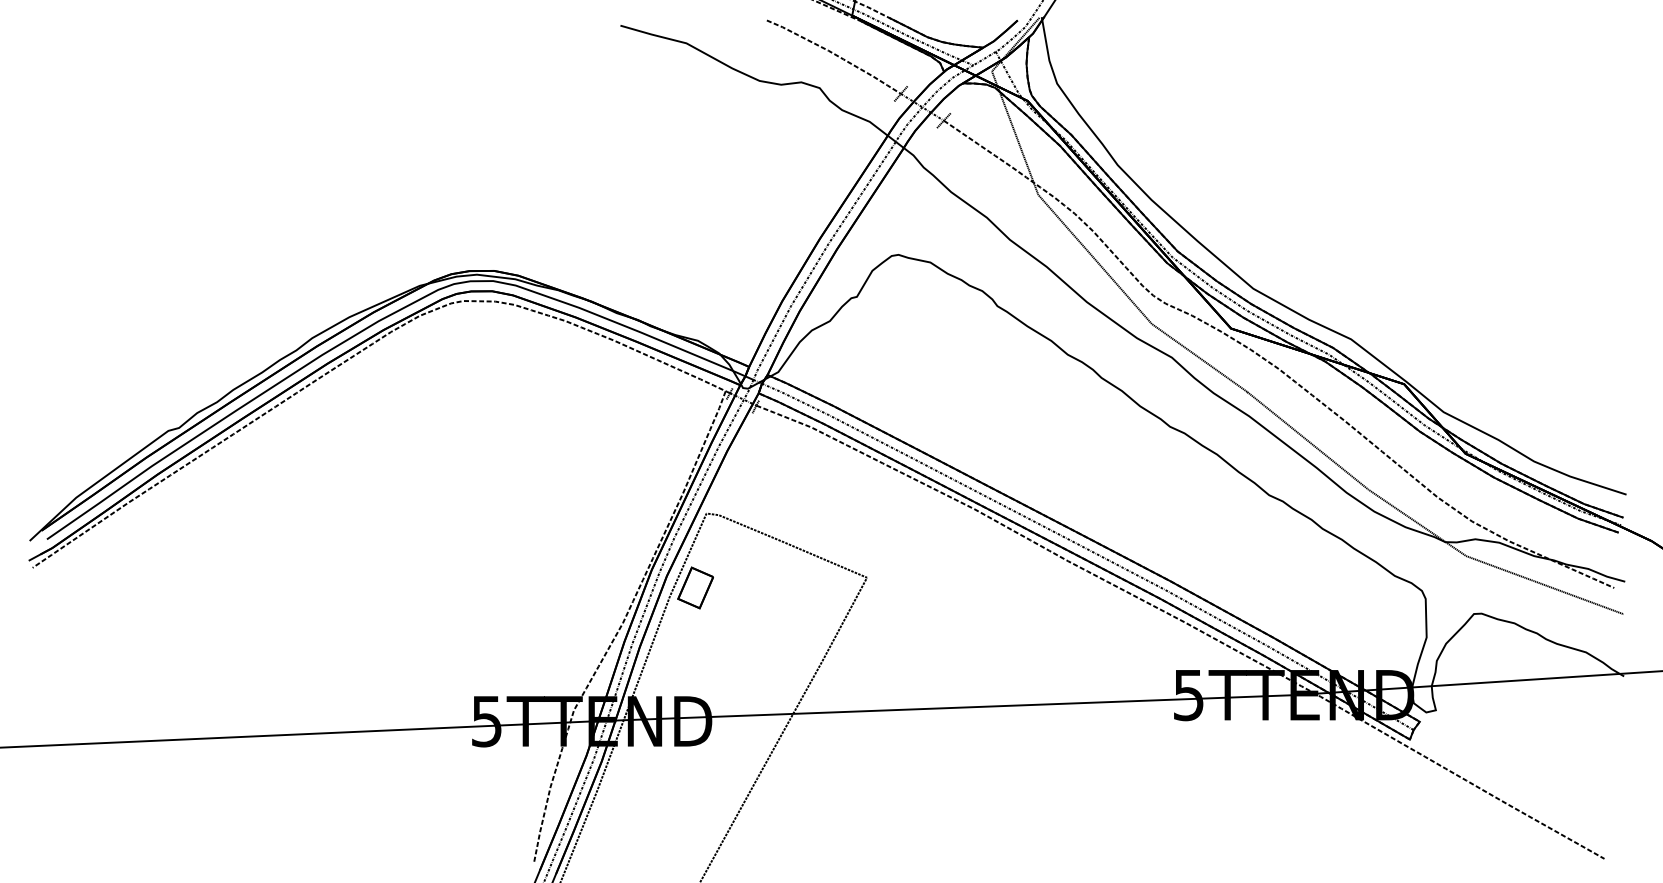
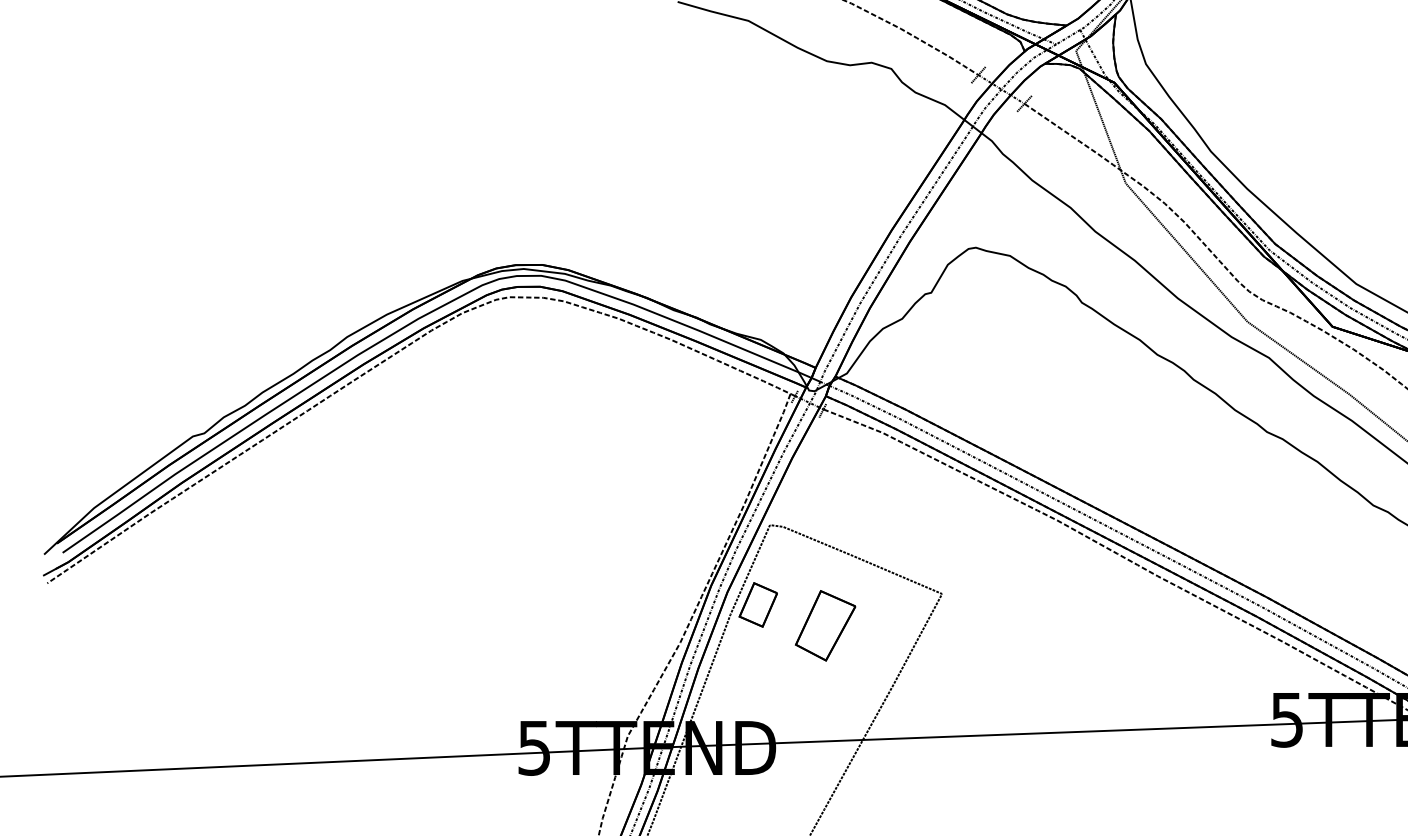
part: (757, 607) -> (824, 625), added

